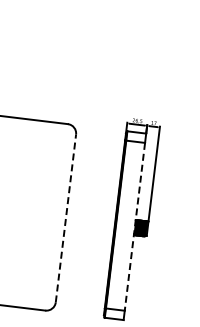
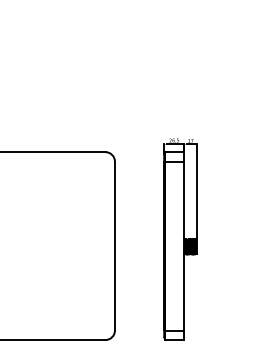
line: (65, 218) -> (114, 246), dashed -> solid
line: (134, 227) -> (184, 246), dashed -> solid

